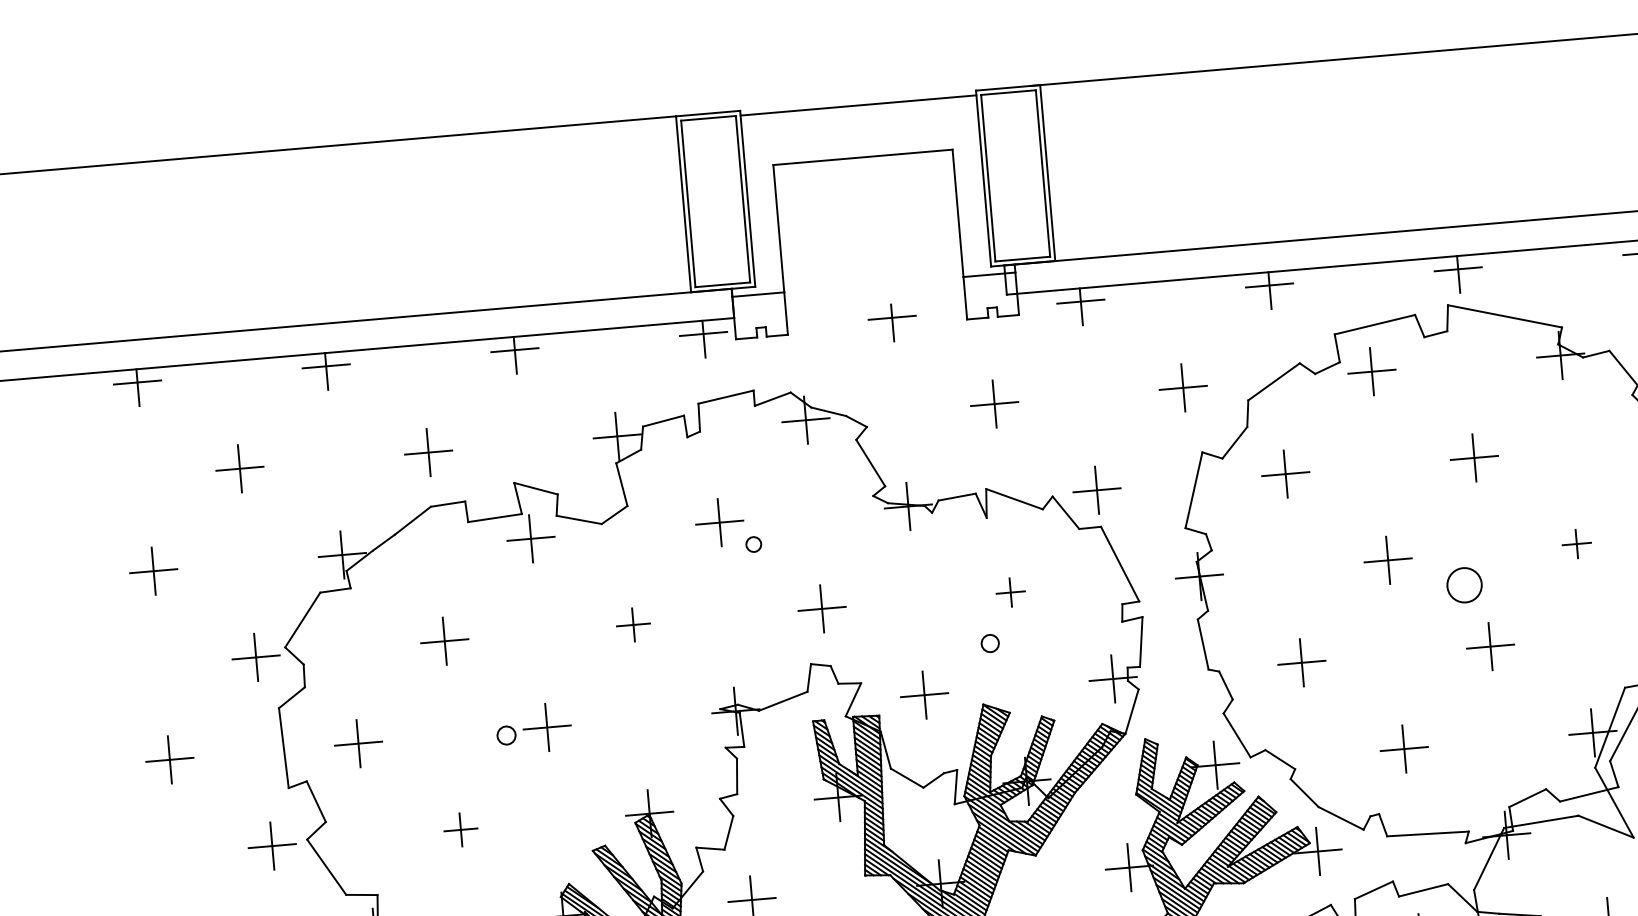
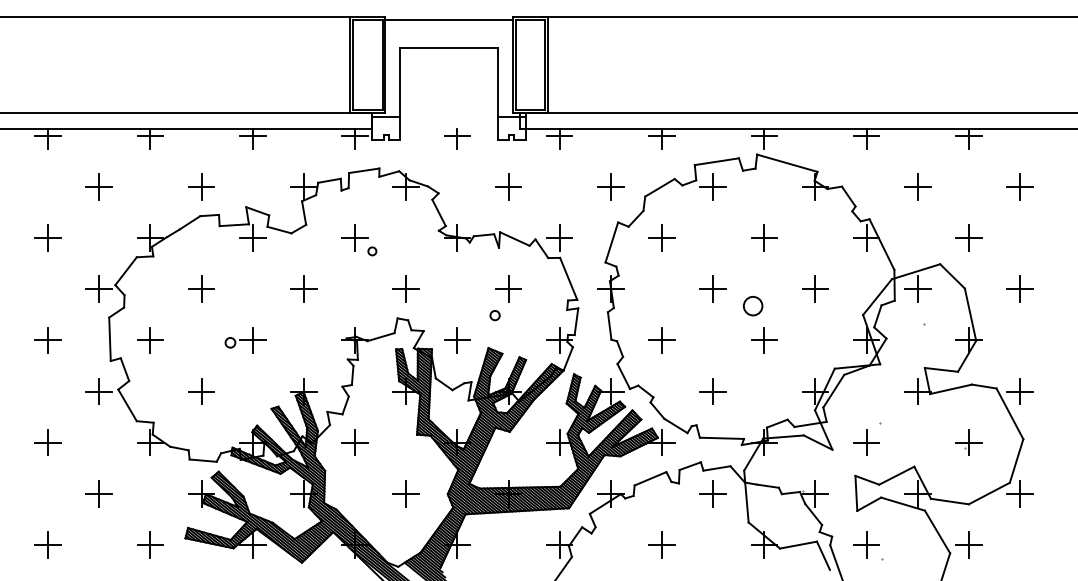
part: (1576, 542) -> (815, 288), size x1.67
part: (1010, 591) -> (508, 288), size x1.67
part: (632, 623) -> (303, 288), size x1.43
part: (460, 829) -> (201, 391), size x1.43

